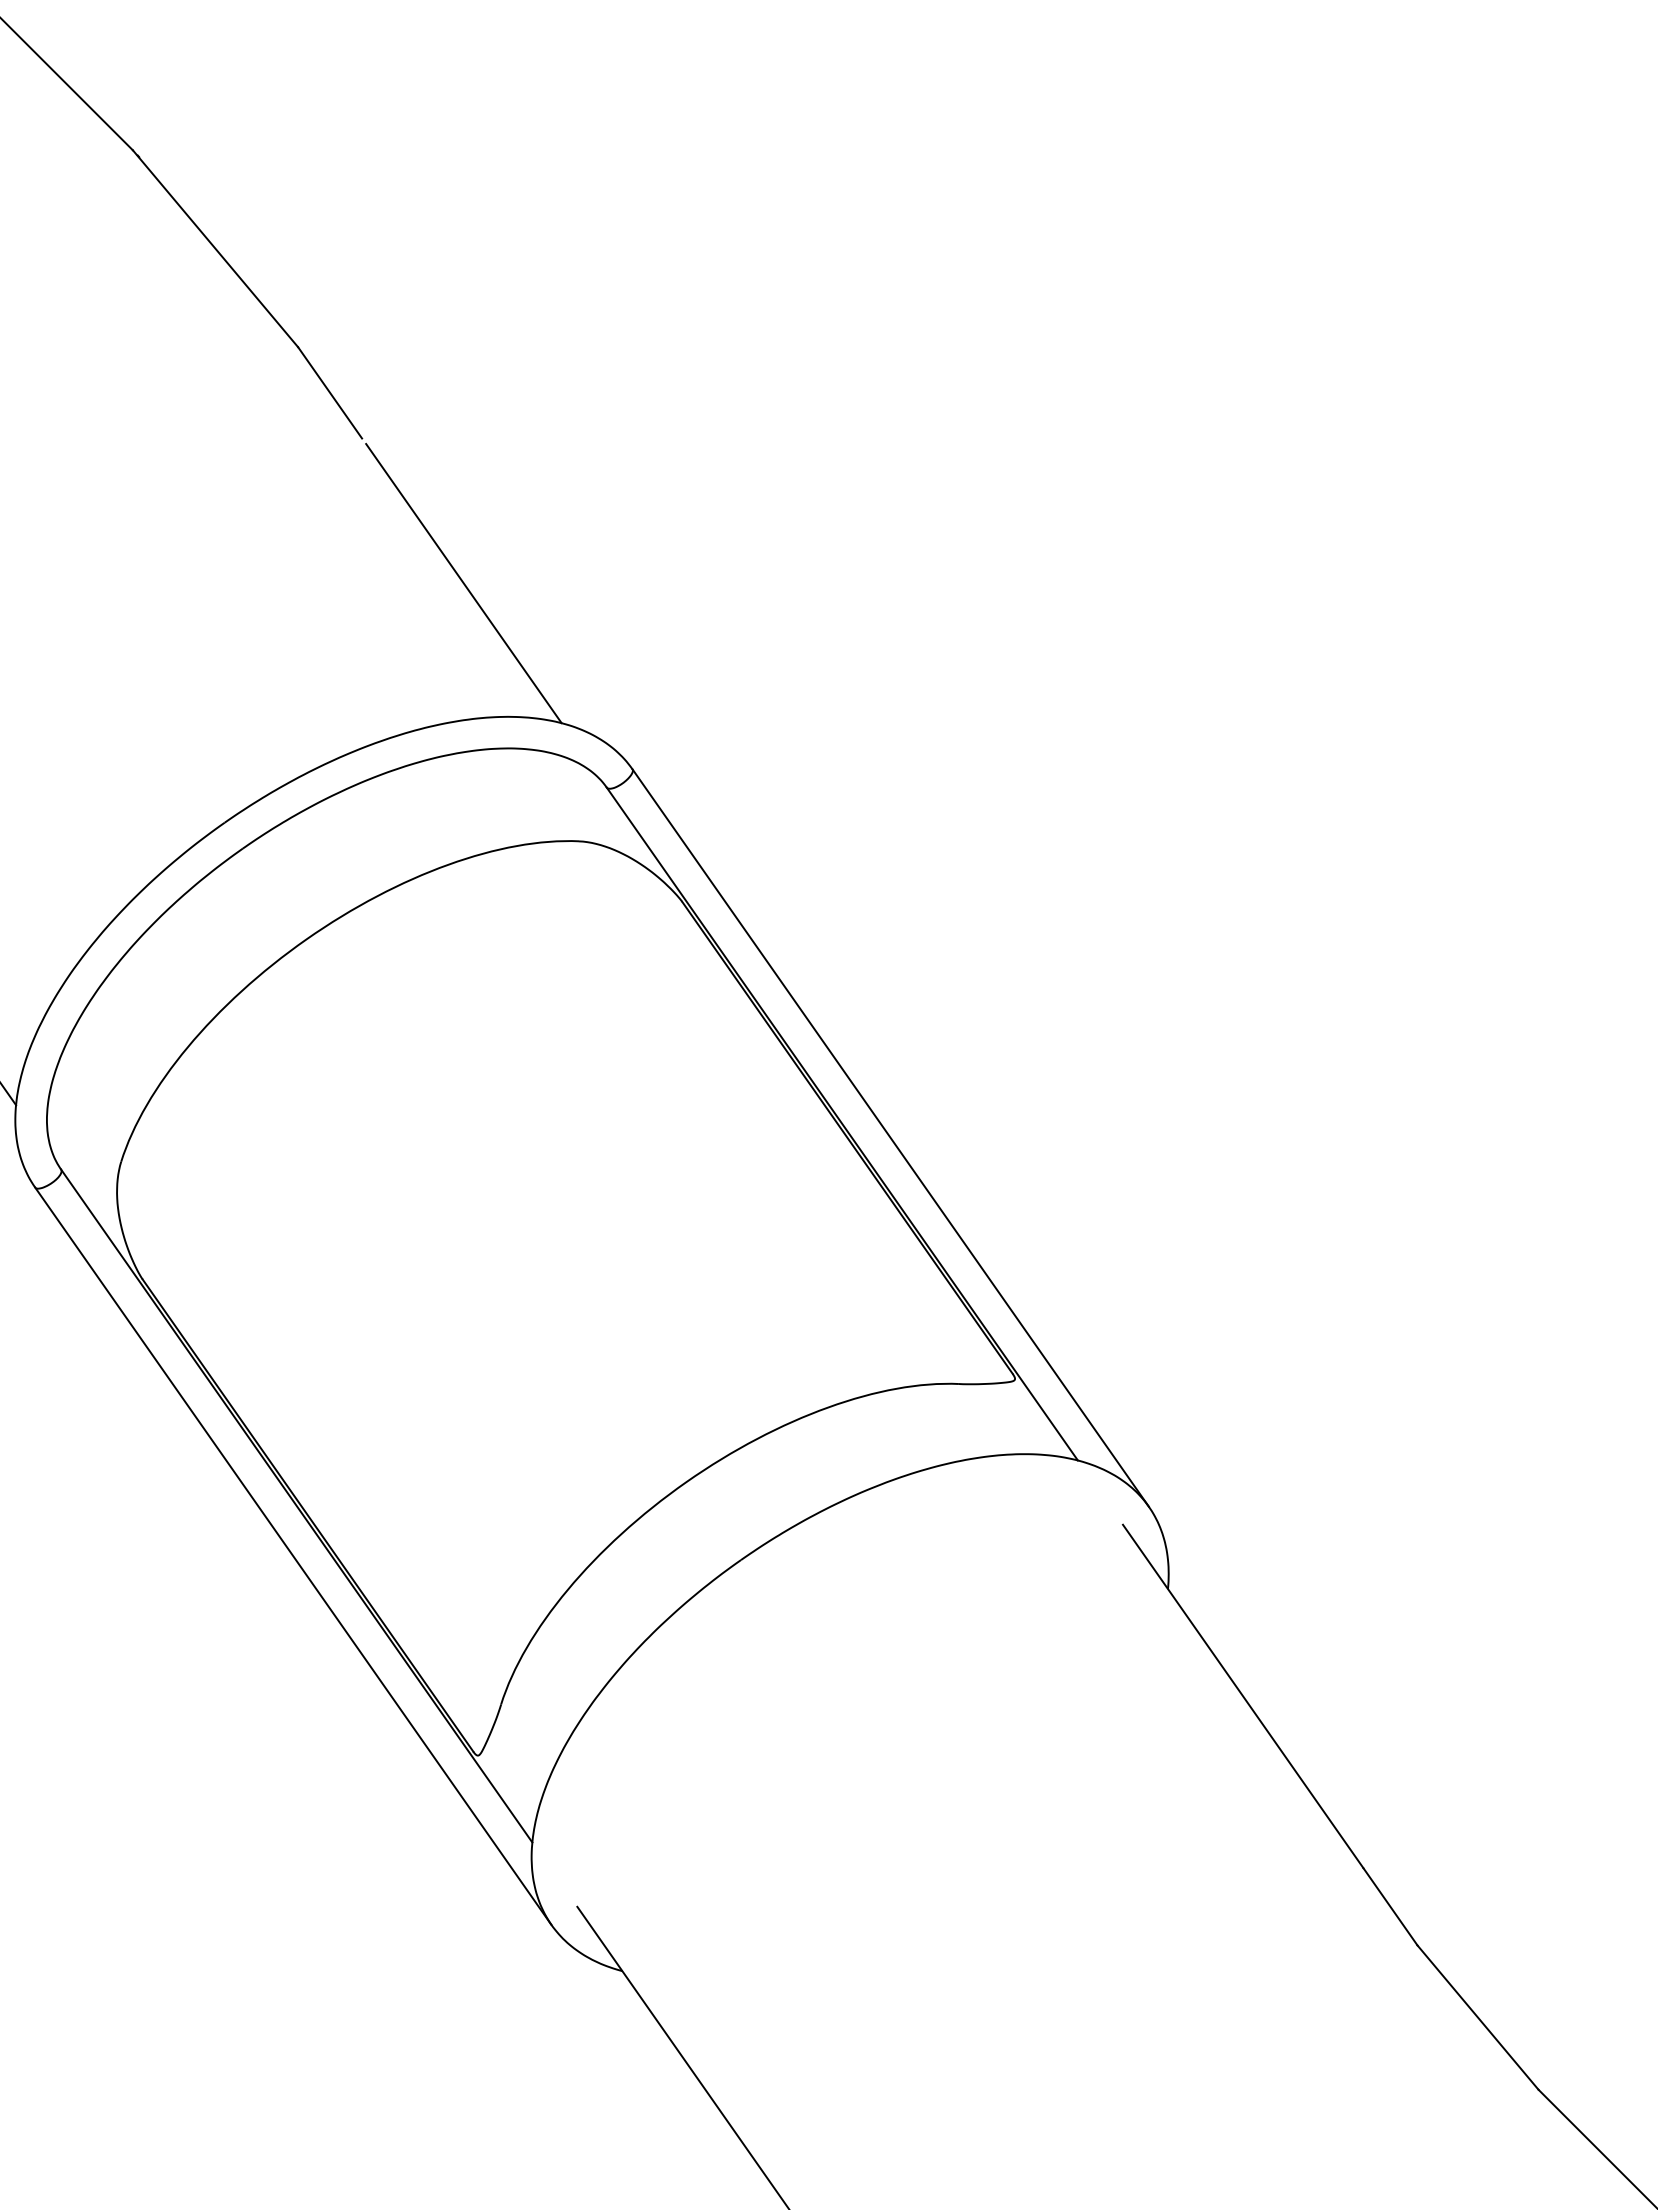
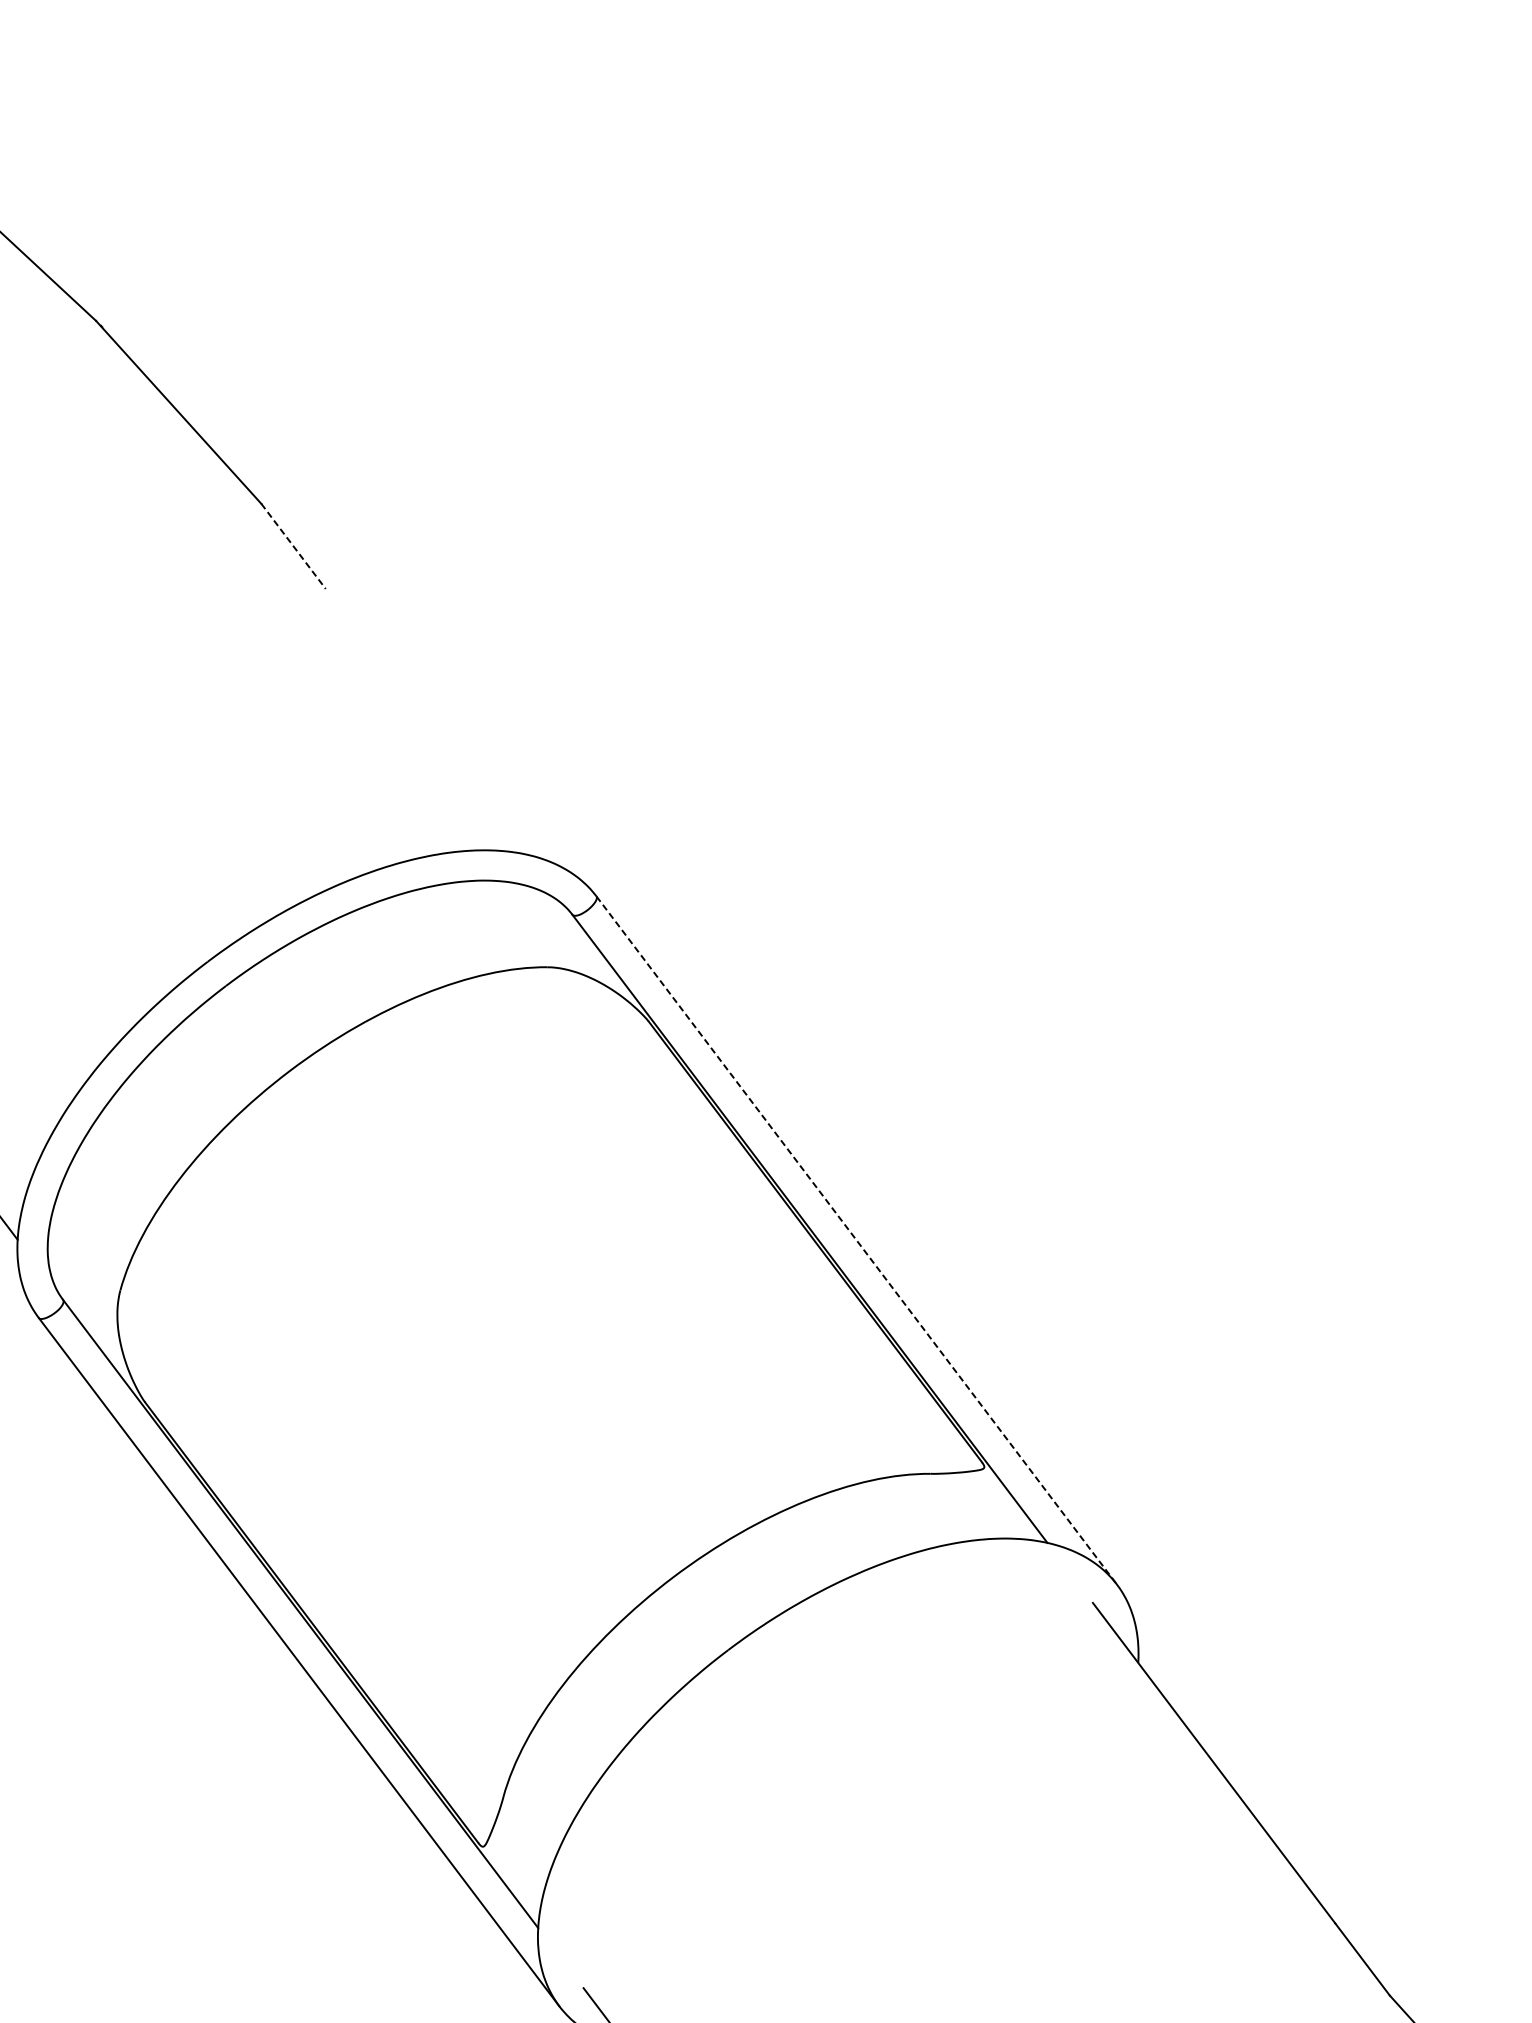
line: (330, 392) -> (293, 545), solid -> dashed
line: (463, 583) -> (428, 724), removed
line: (890, 1138) -> (856, 1241), solid -> dashed

